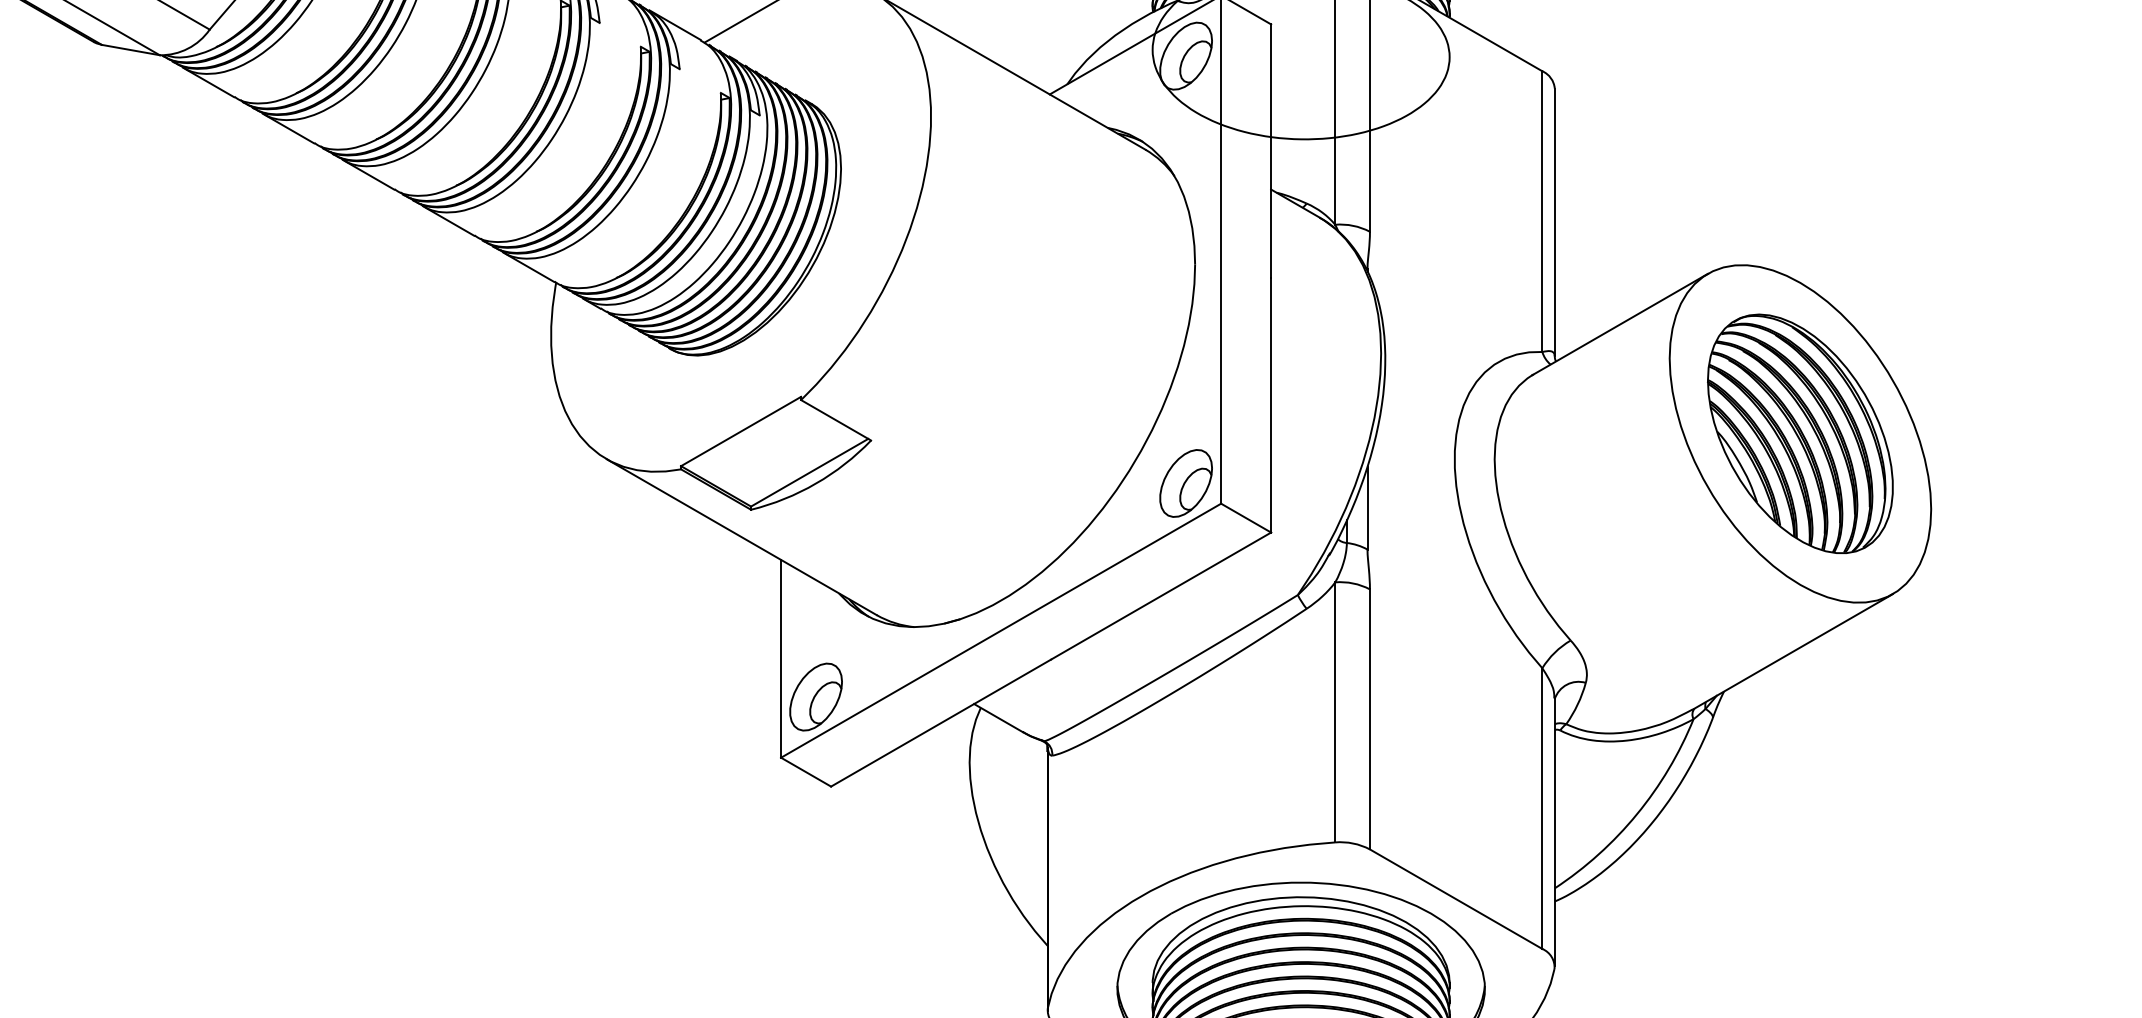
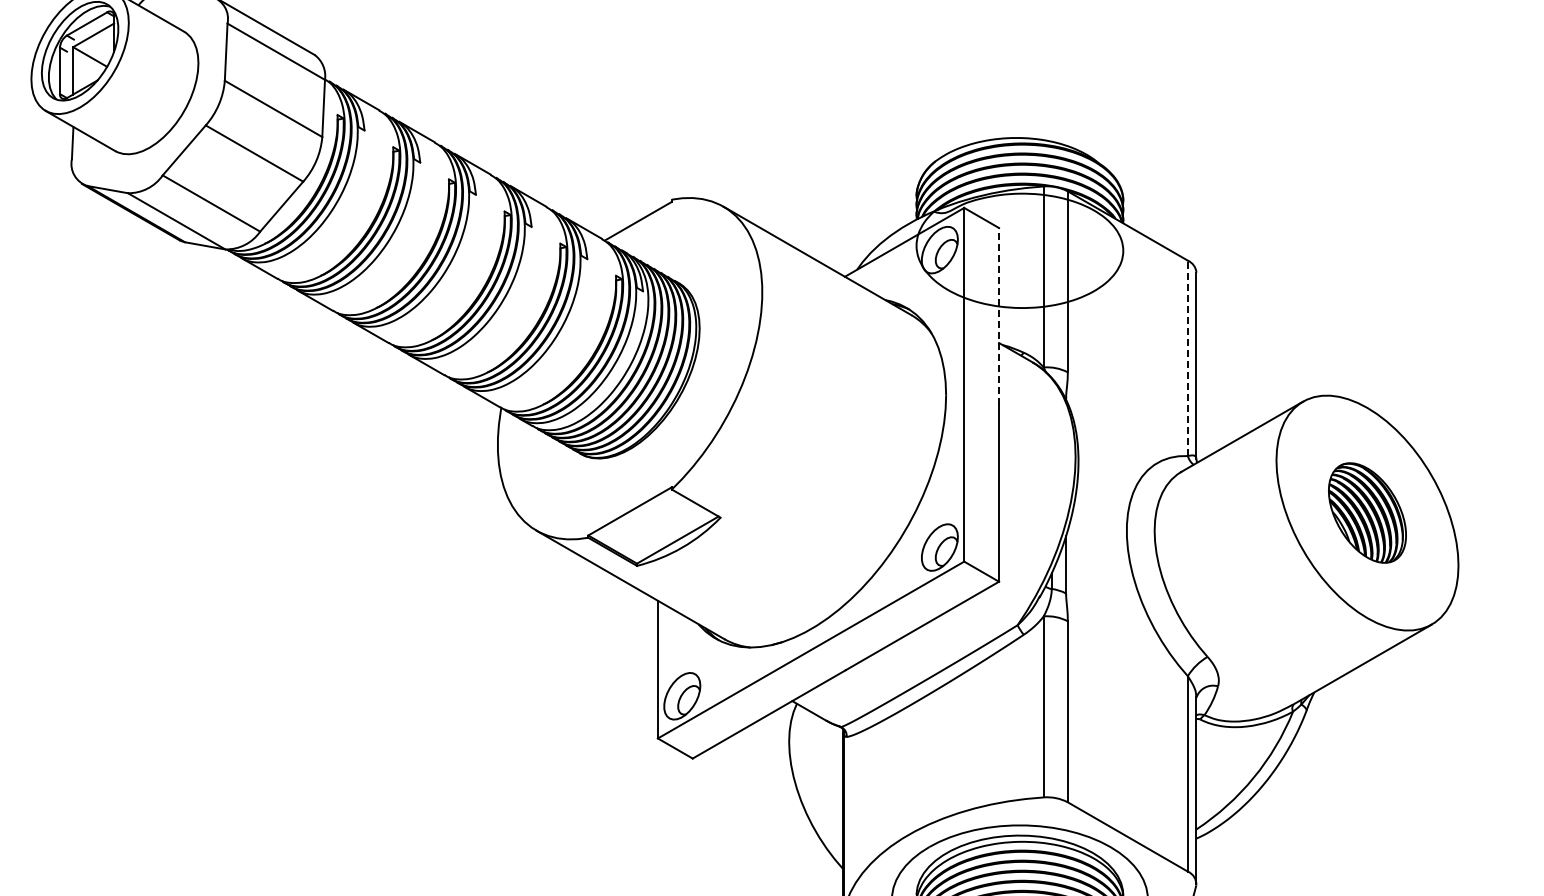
line: (1271, 150) -> (999, 315), solid -> dashed
line: (1541, 211) -> (1187, 358), solid -> dashed
part: (1800, 433) -> (1367, 512), size x0.6

